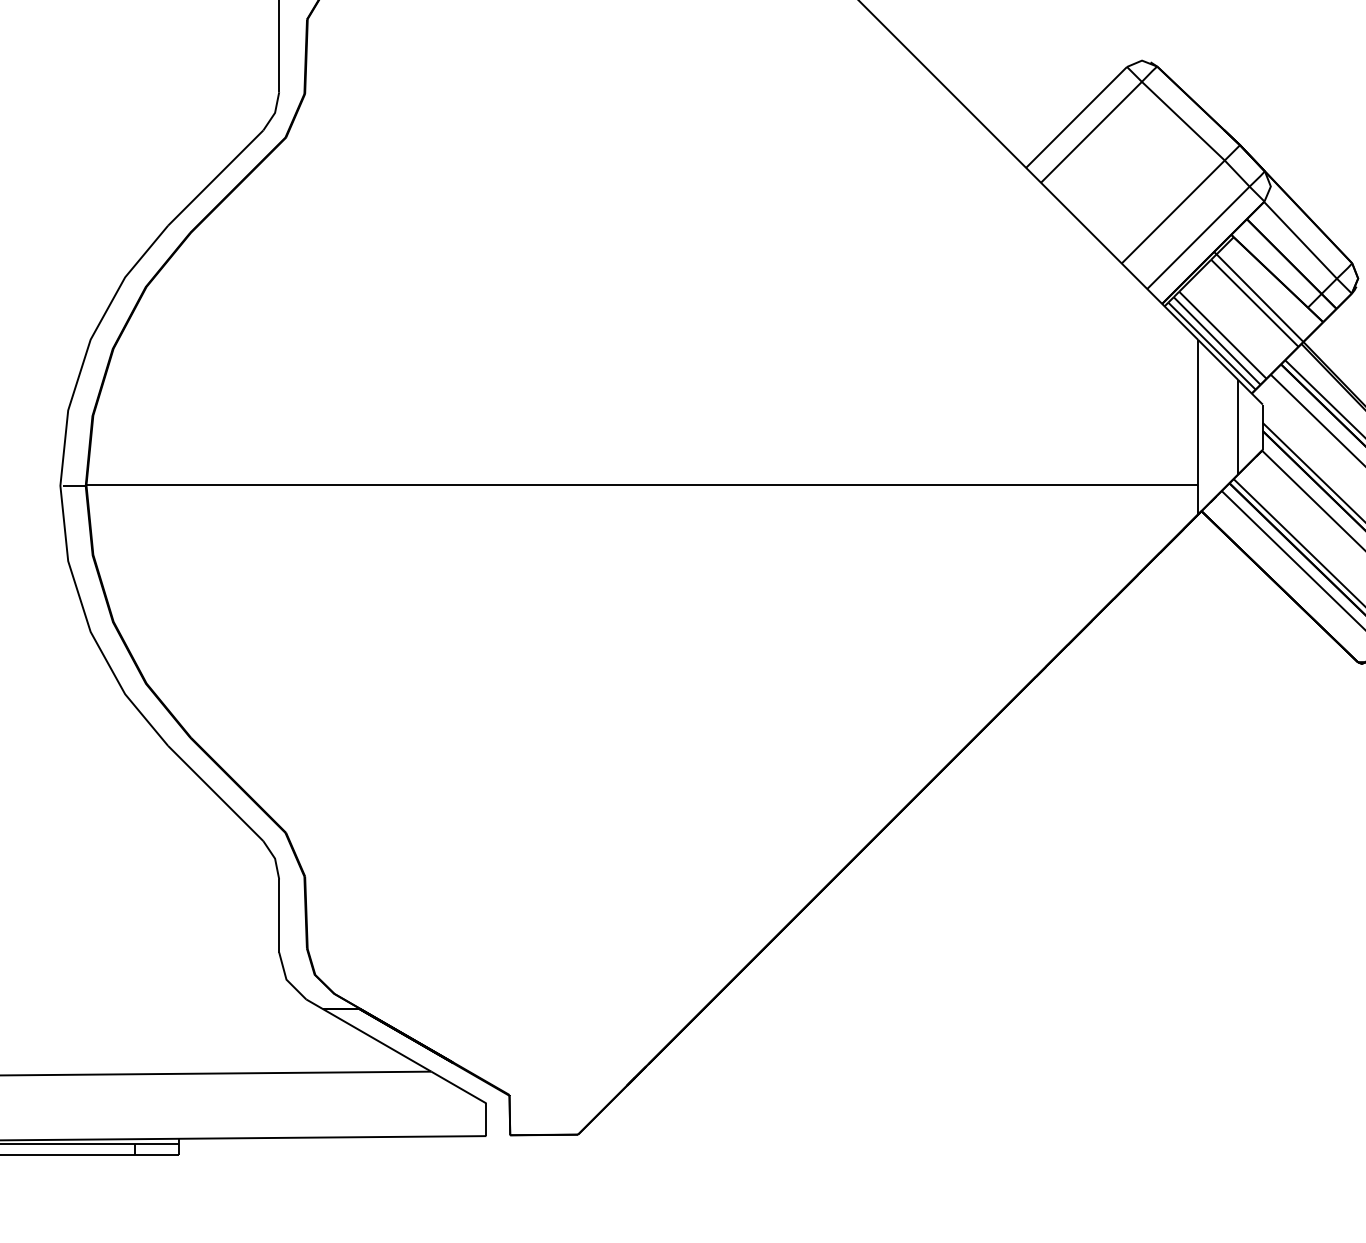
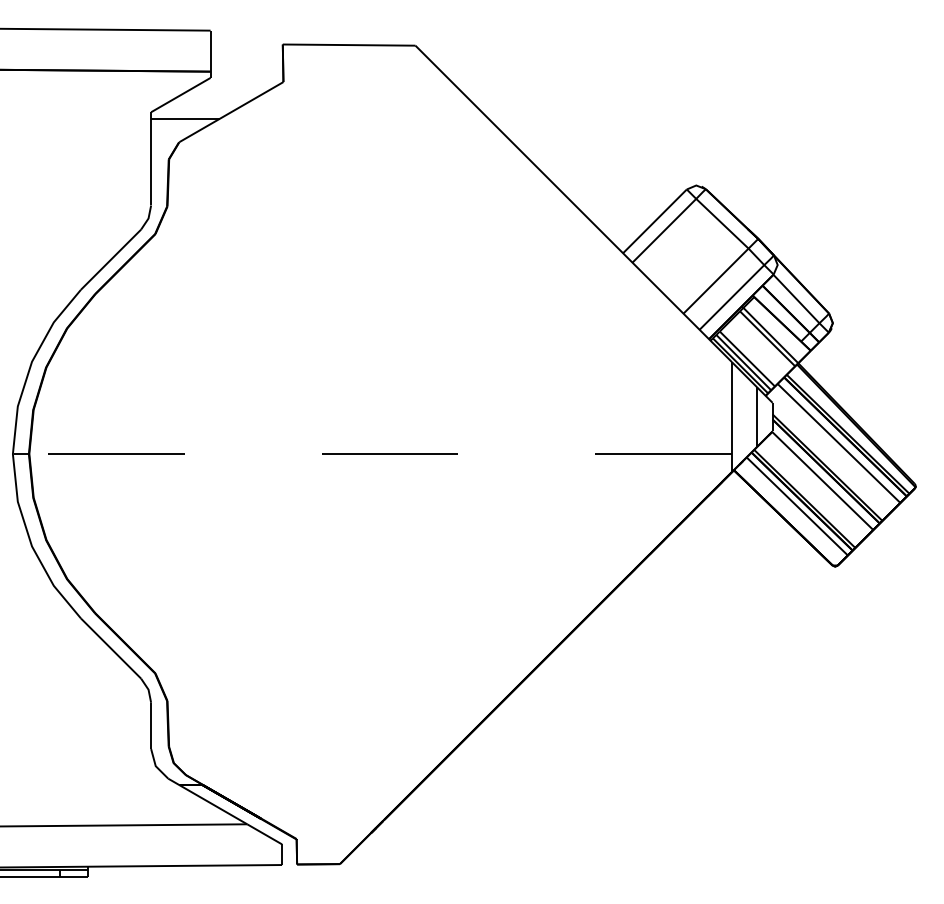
line: (642, 484) -> (380, 453), solid -> dashed

